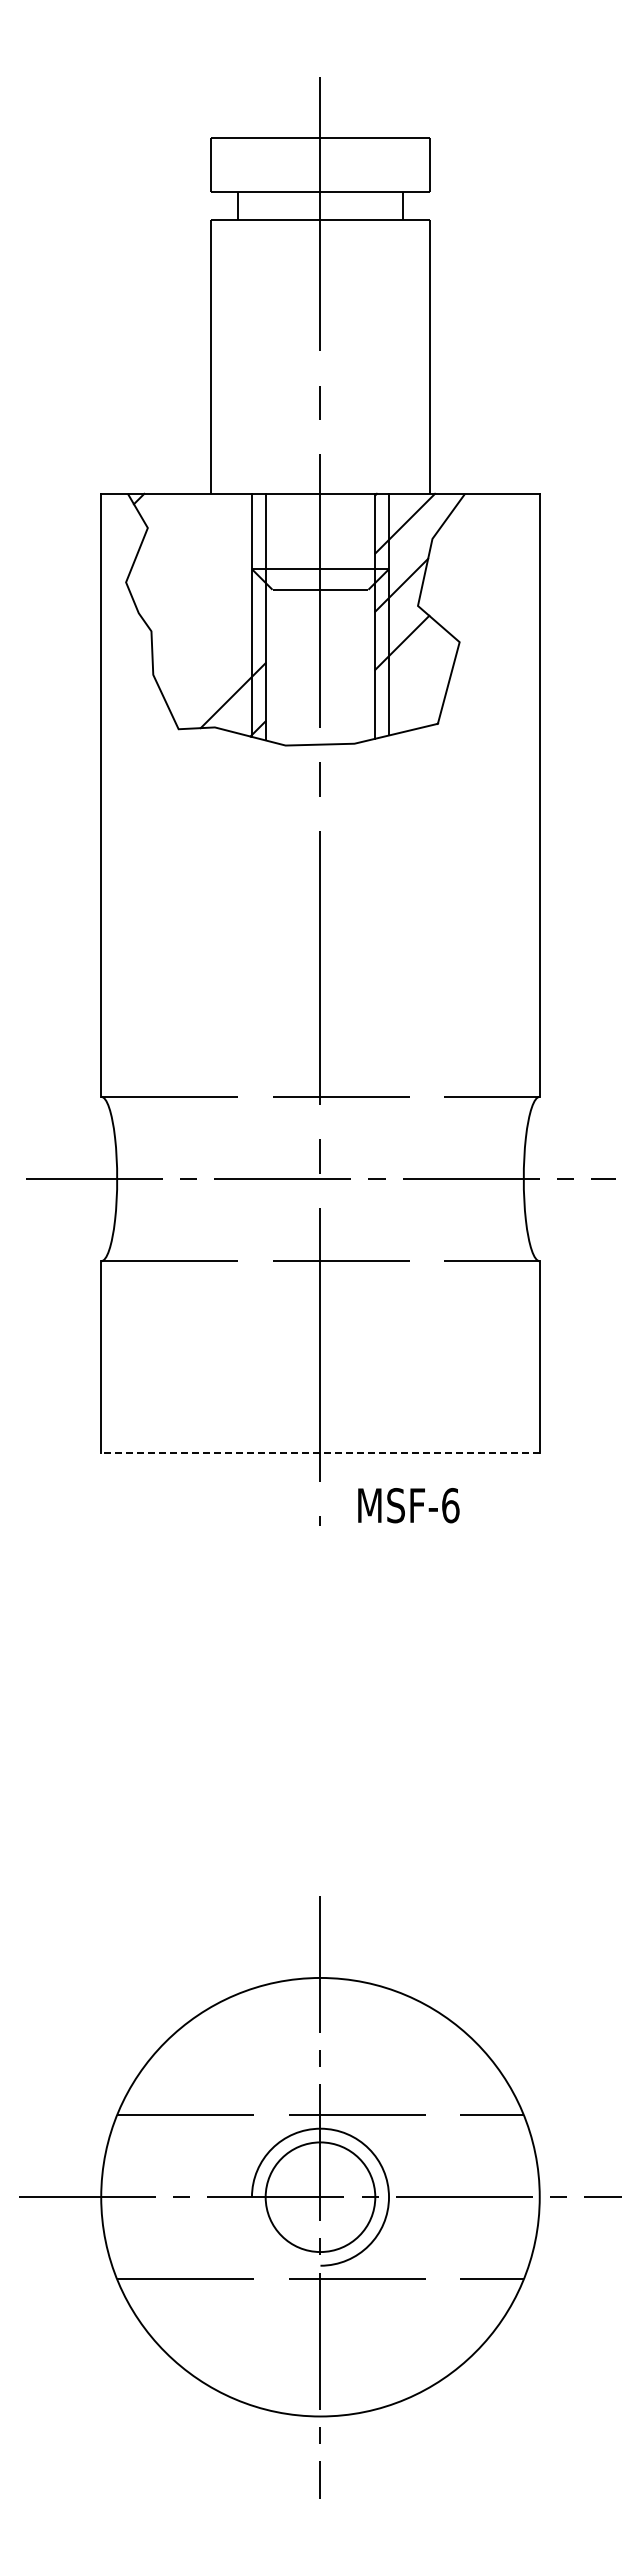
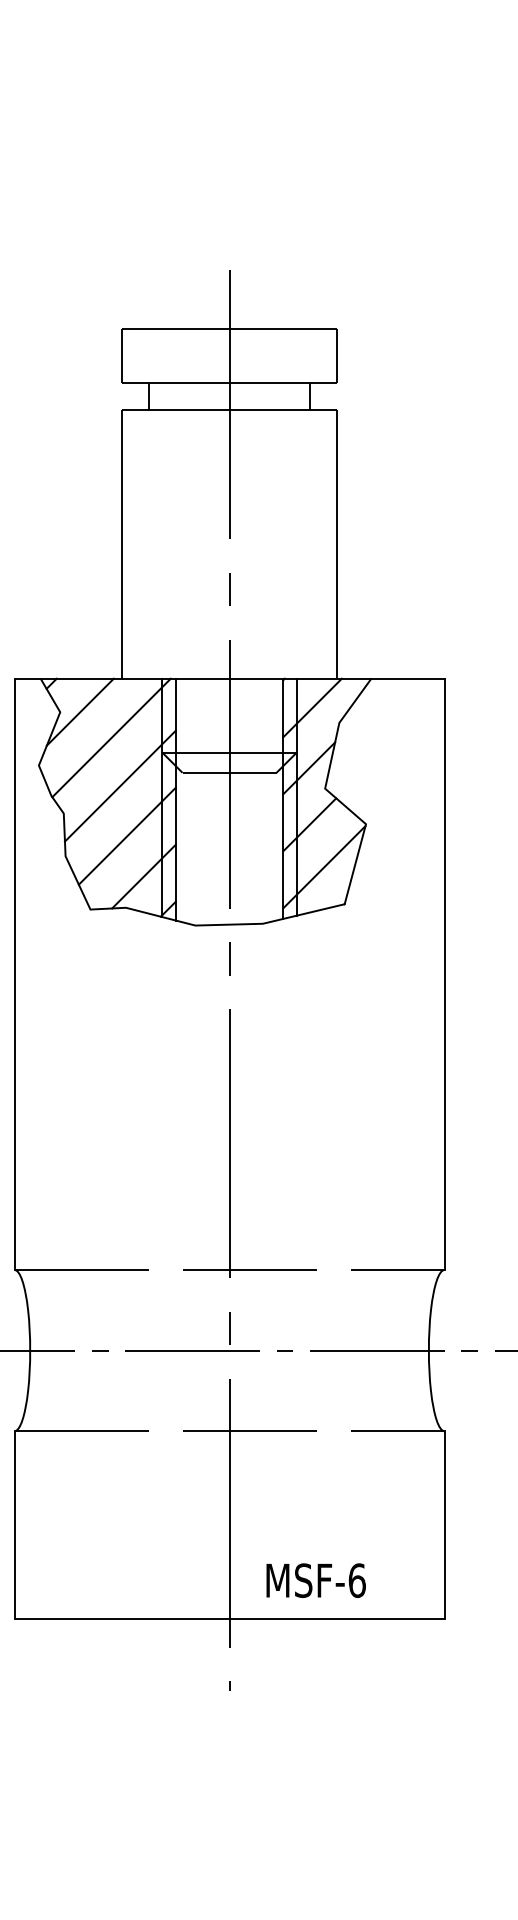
line: (168, 527) -> (80, 711), added
line: (199, 553) -> (110, 737), added
line: (208, 602) -> (119, 785), added
line: (215, 654) -> (126, 836), added
line: (417, 685) -> (324, 866), added
line: (319, 1453) -> (228, 1619), dashed -> solid
text: (408, 1505) -> (315, 1580), moved

